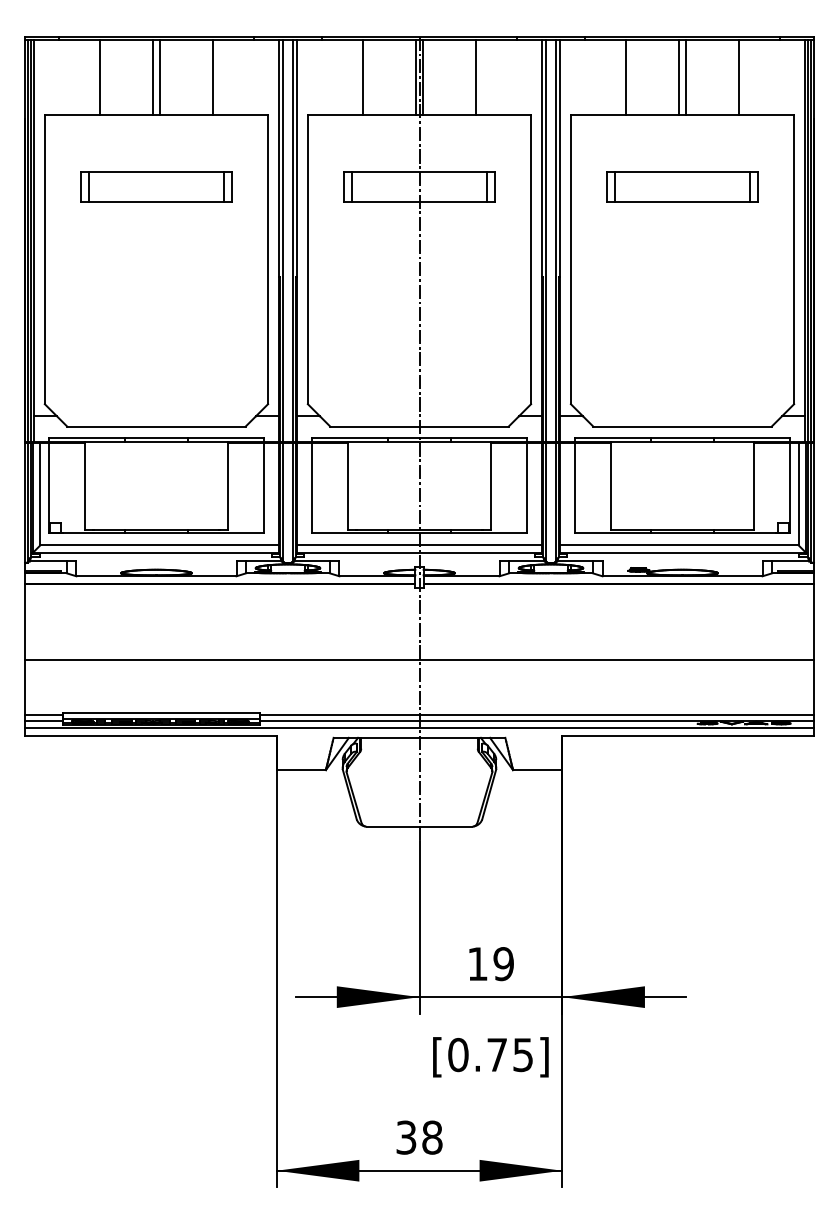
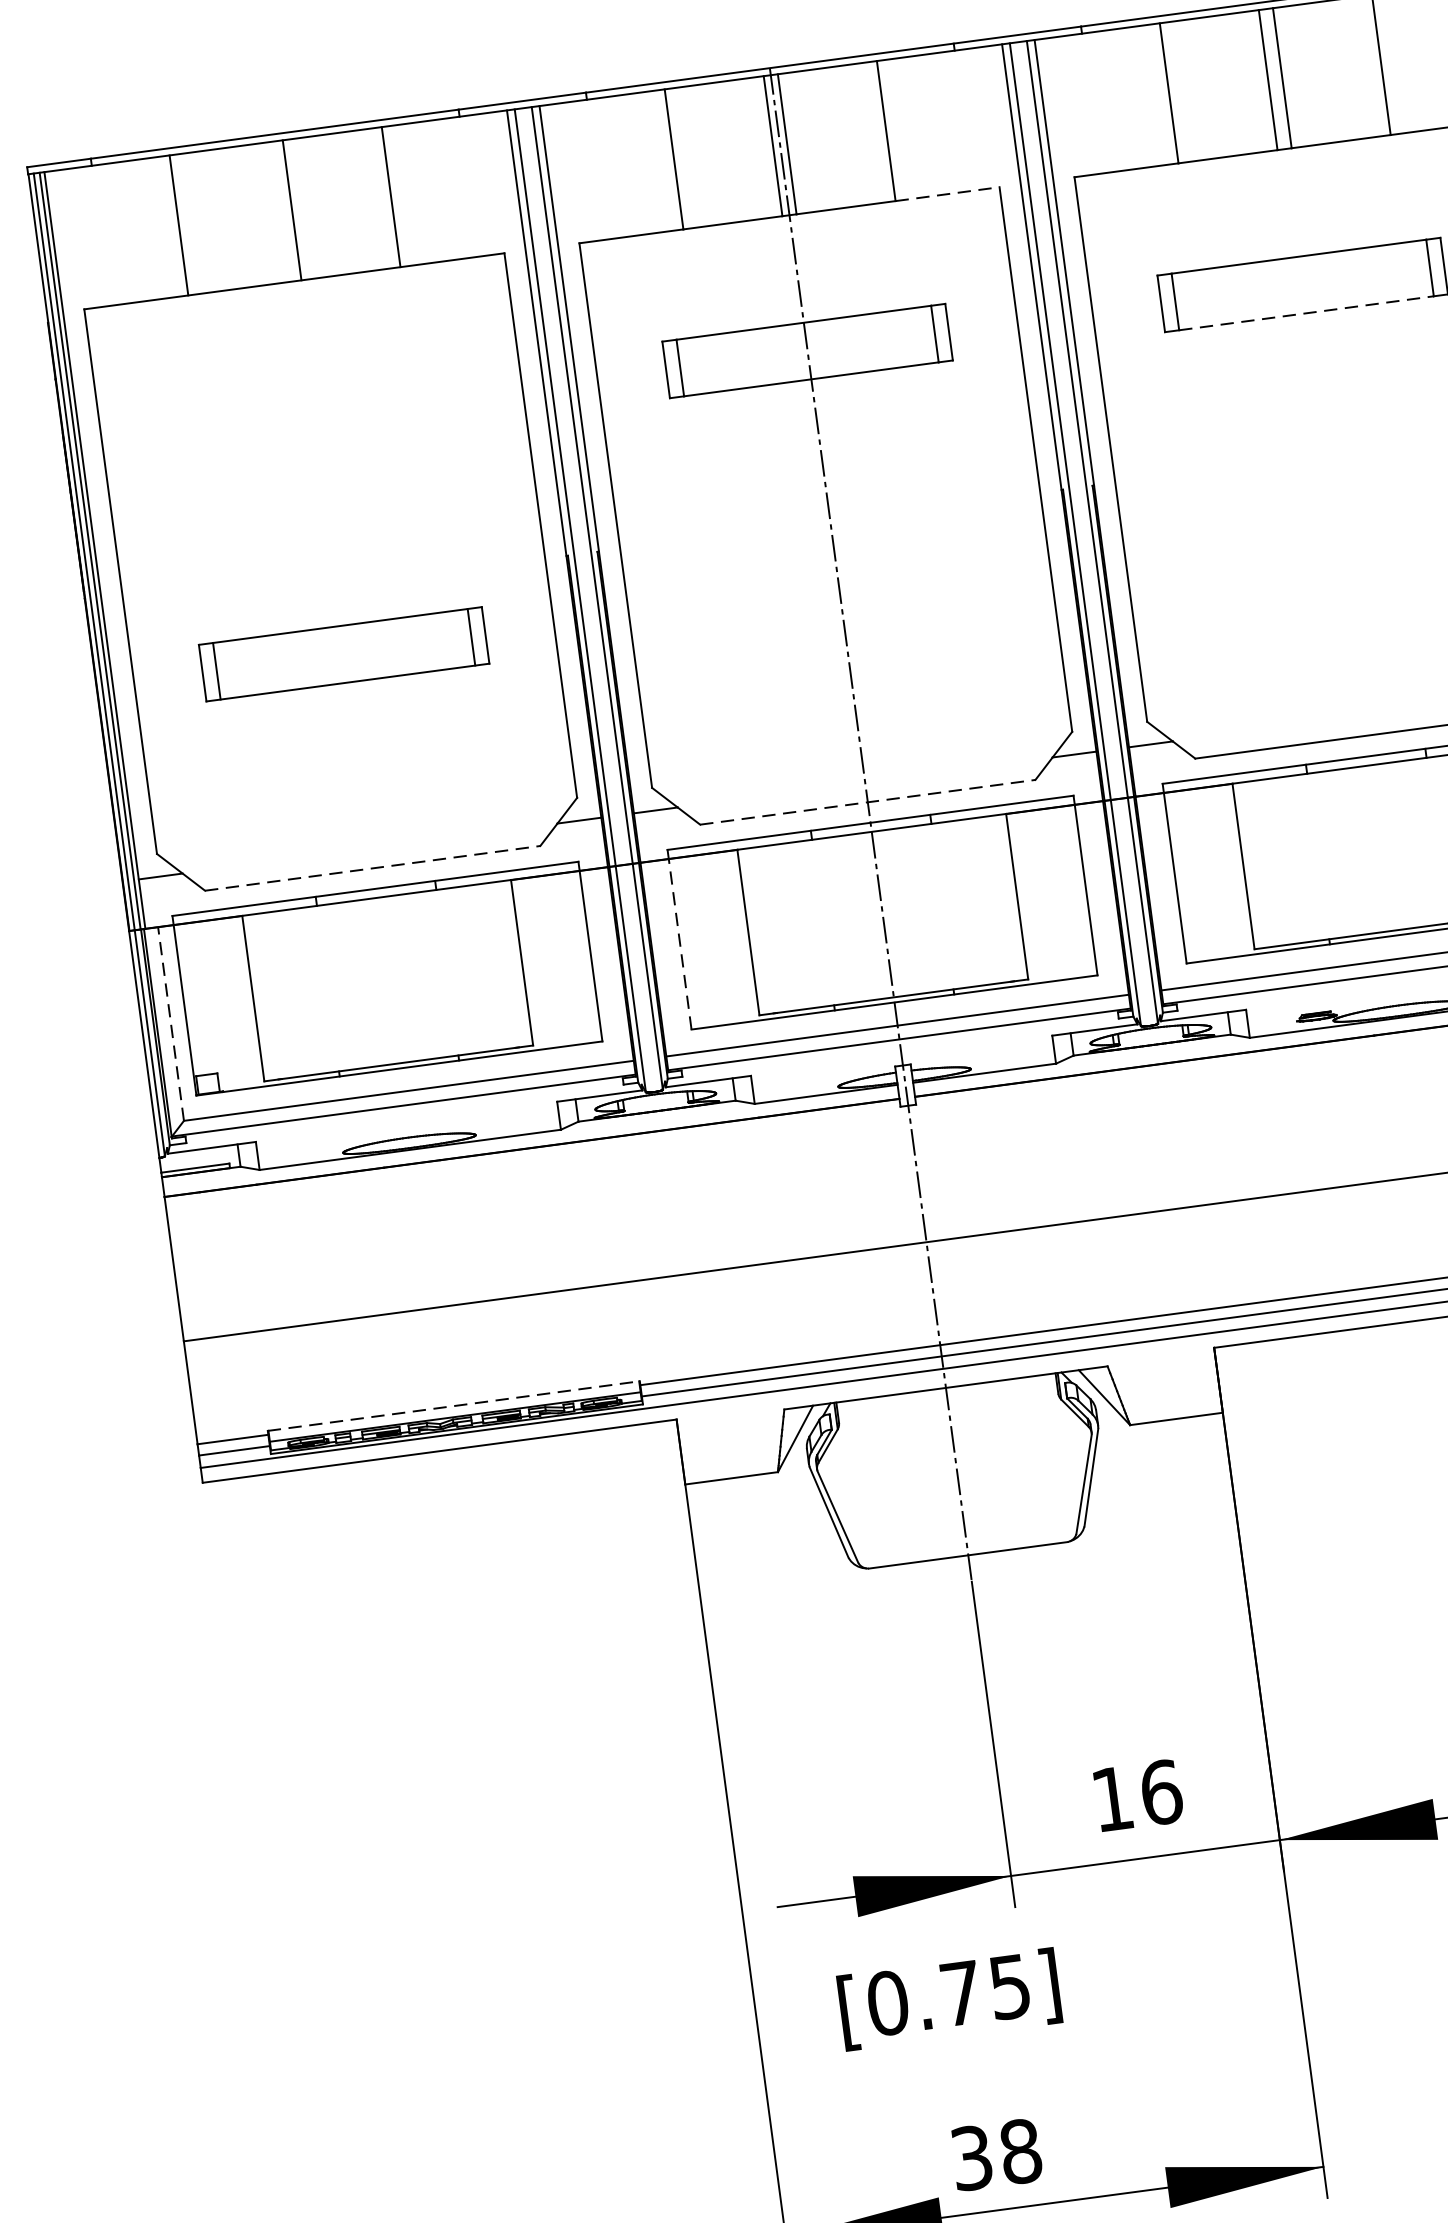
line: (152, 77) -> (277, 211), removed
line: (503, 114) -> (947, 193), solid -> dashed
part: (156, 186) -> (344, 653), moved
line: (682, 202) -> (1306, 314), solid -> dashed
line: (156, 426) -> (372, 867), solid -> dashed
line: (419, 426) -> (867, 801), solid -> dashed
line: (311, 487) -> (679, 943), solid -> dashed
line: (40, 493) -> (171, 1023), solid -> dashed
line: (161, 713) -> (454, 1406), solid -> dashed
text: (503, 964) -> (1161, 1793), 19 -> 16
text: (490, 1057) -> (949, 1999), moved
text: (419, 1137) -> (996, 2154), moved

